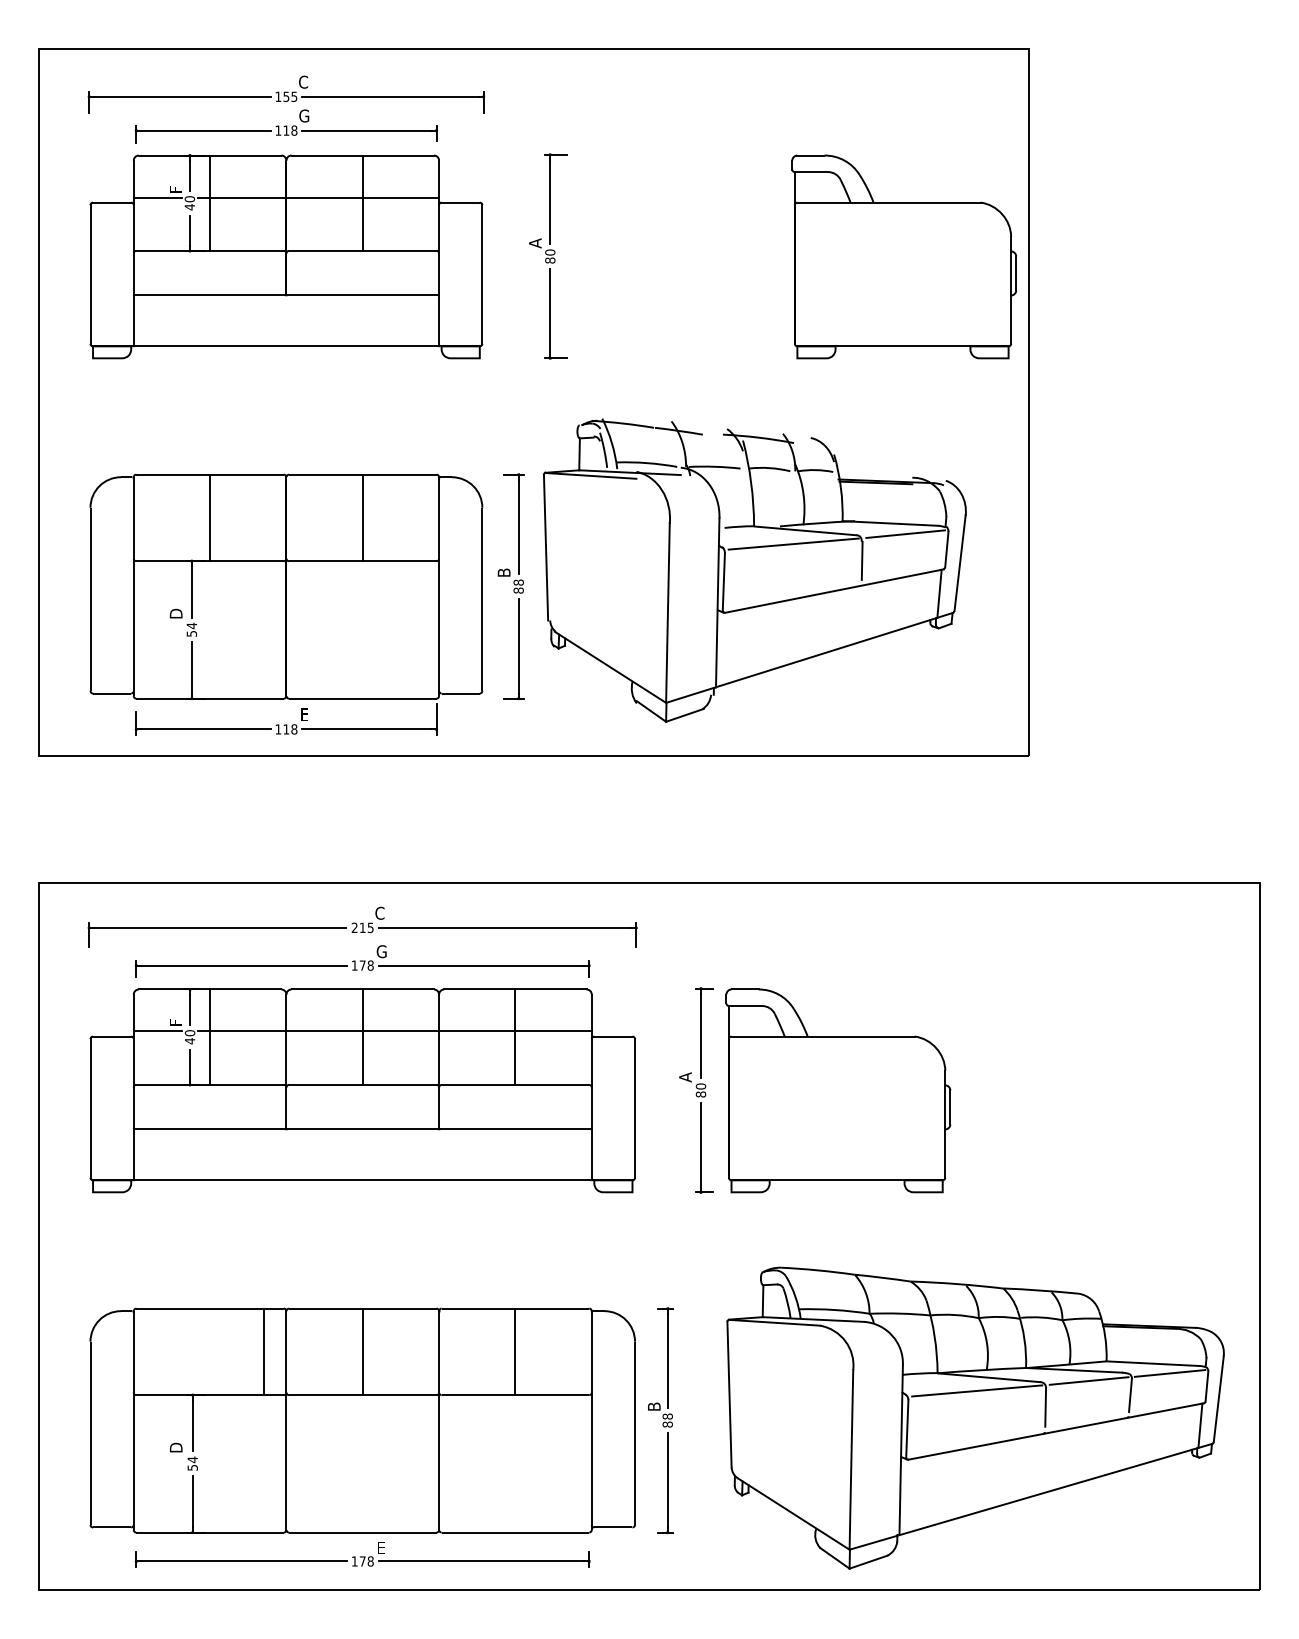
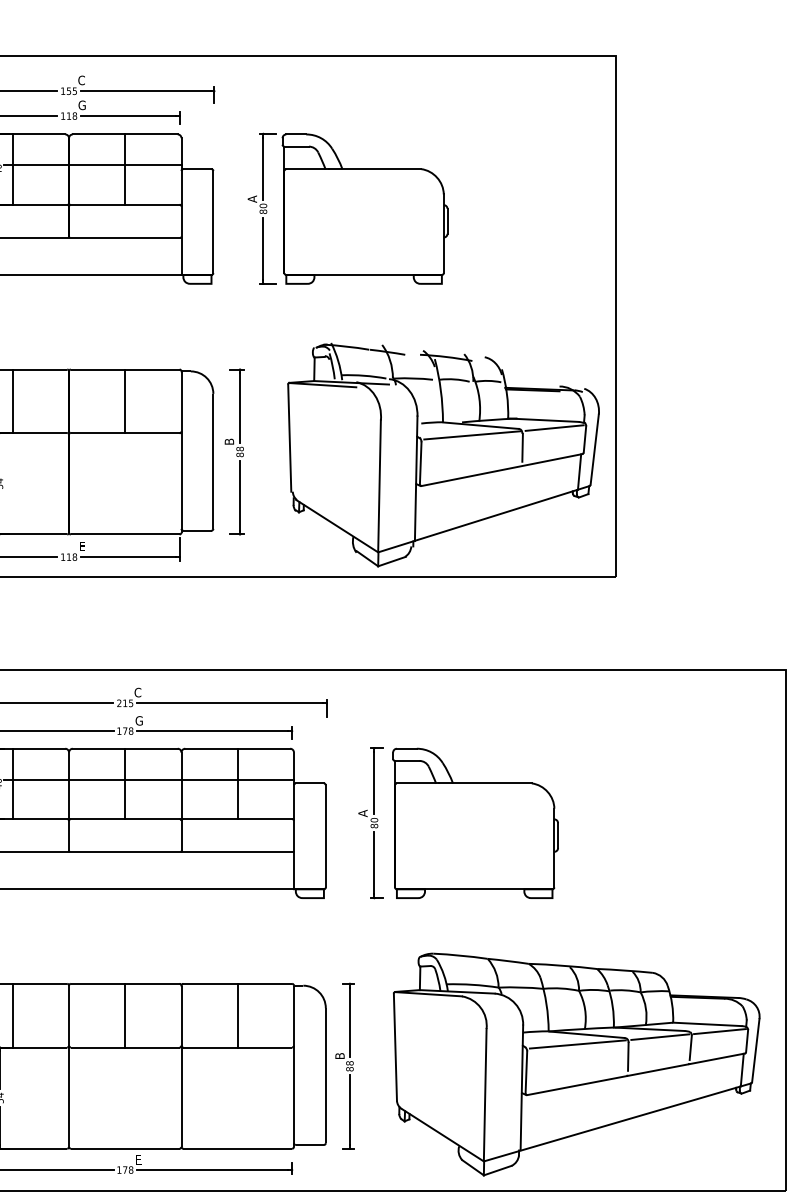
part: (903, 256) -> (364, 208), moved
part: (754, 548) -> (443, 438), moved
line: (264, 1351) -> (13, 1015), moved

